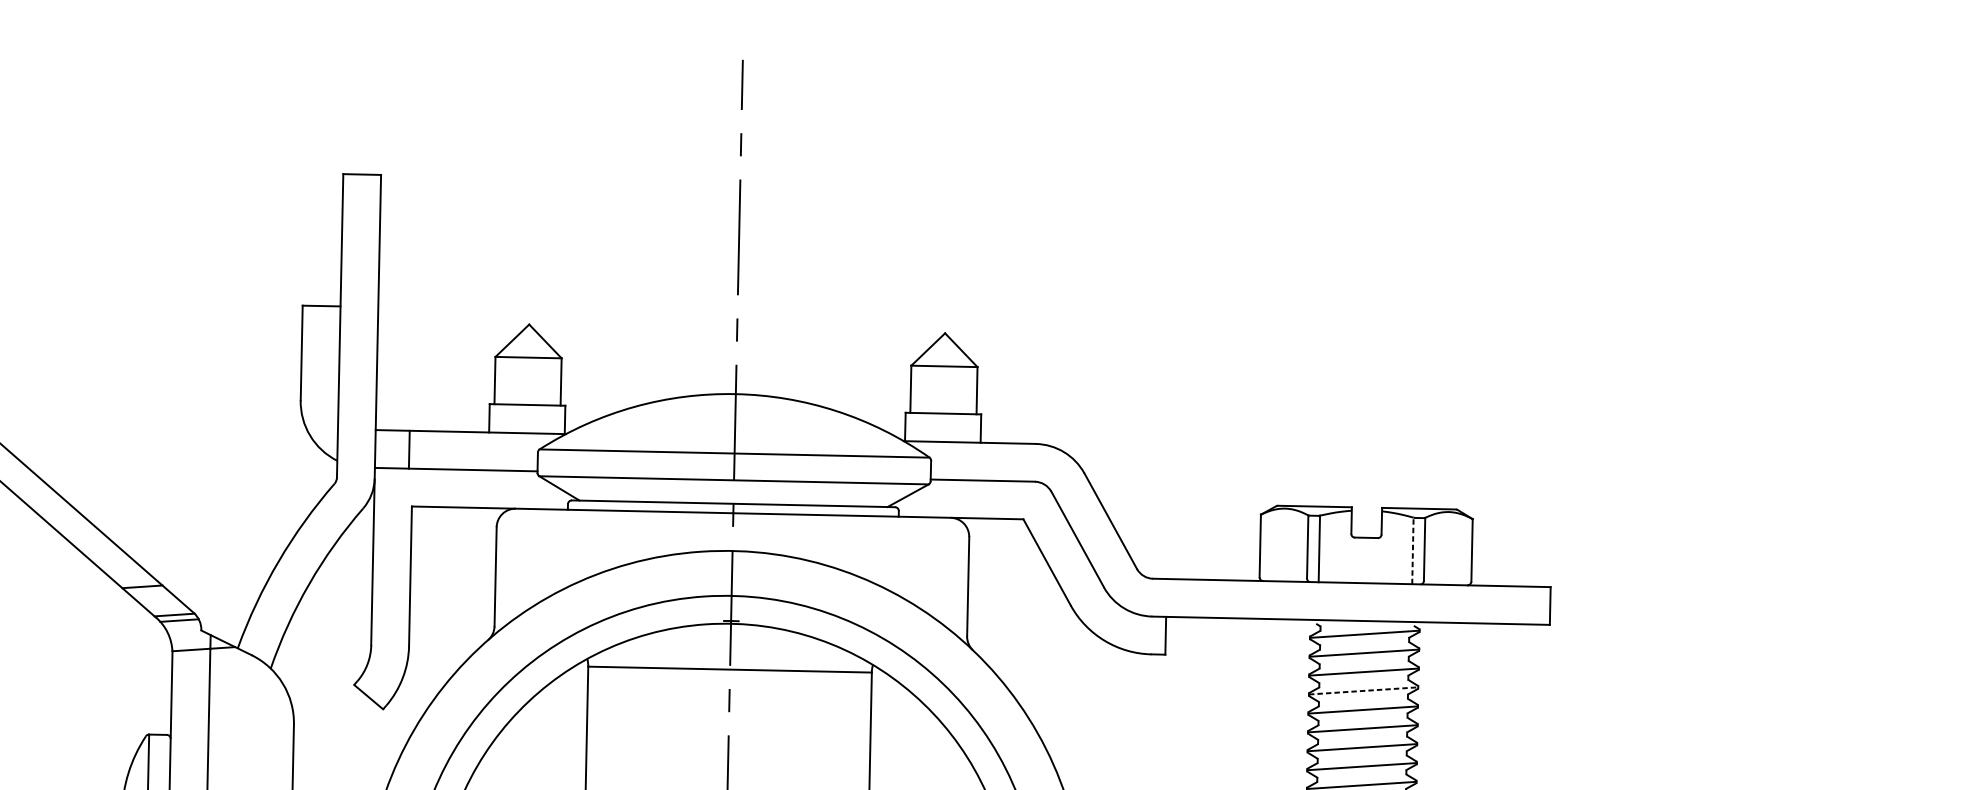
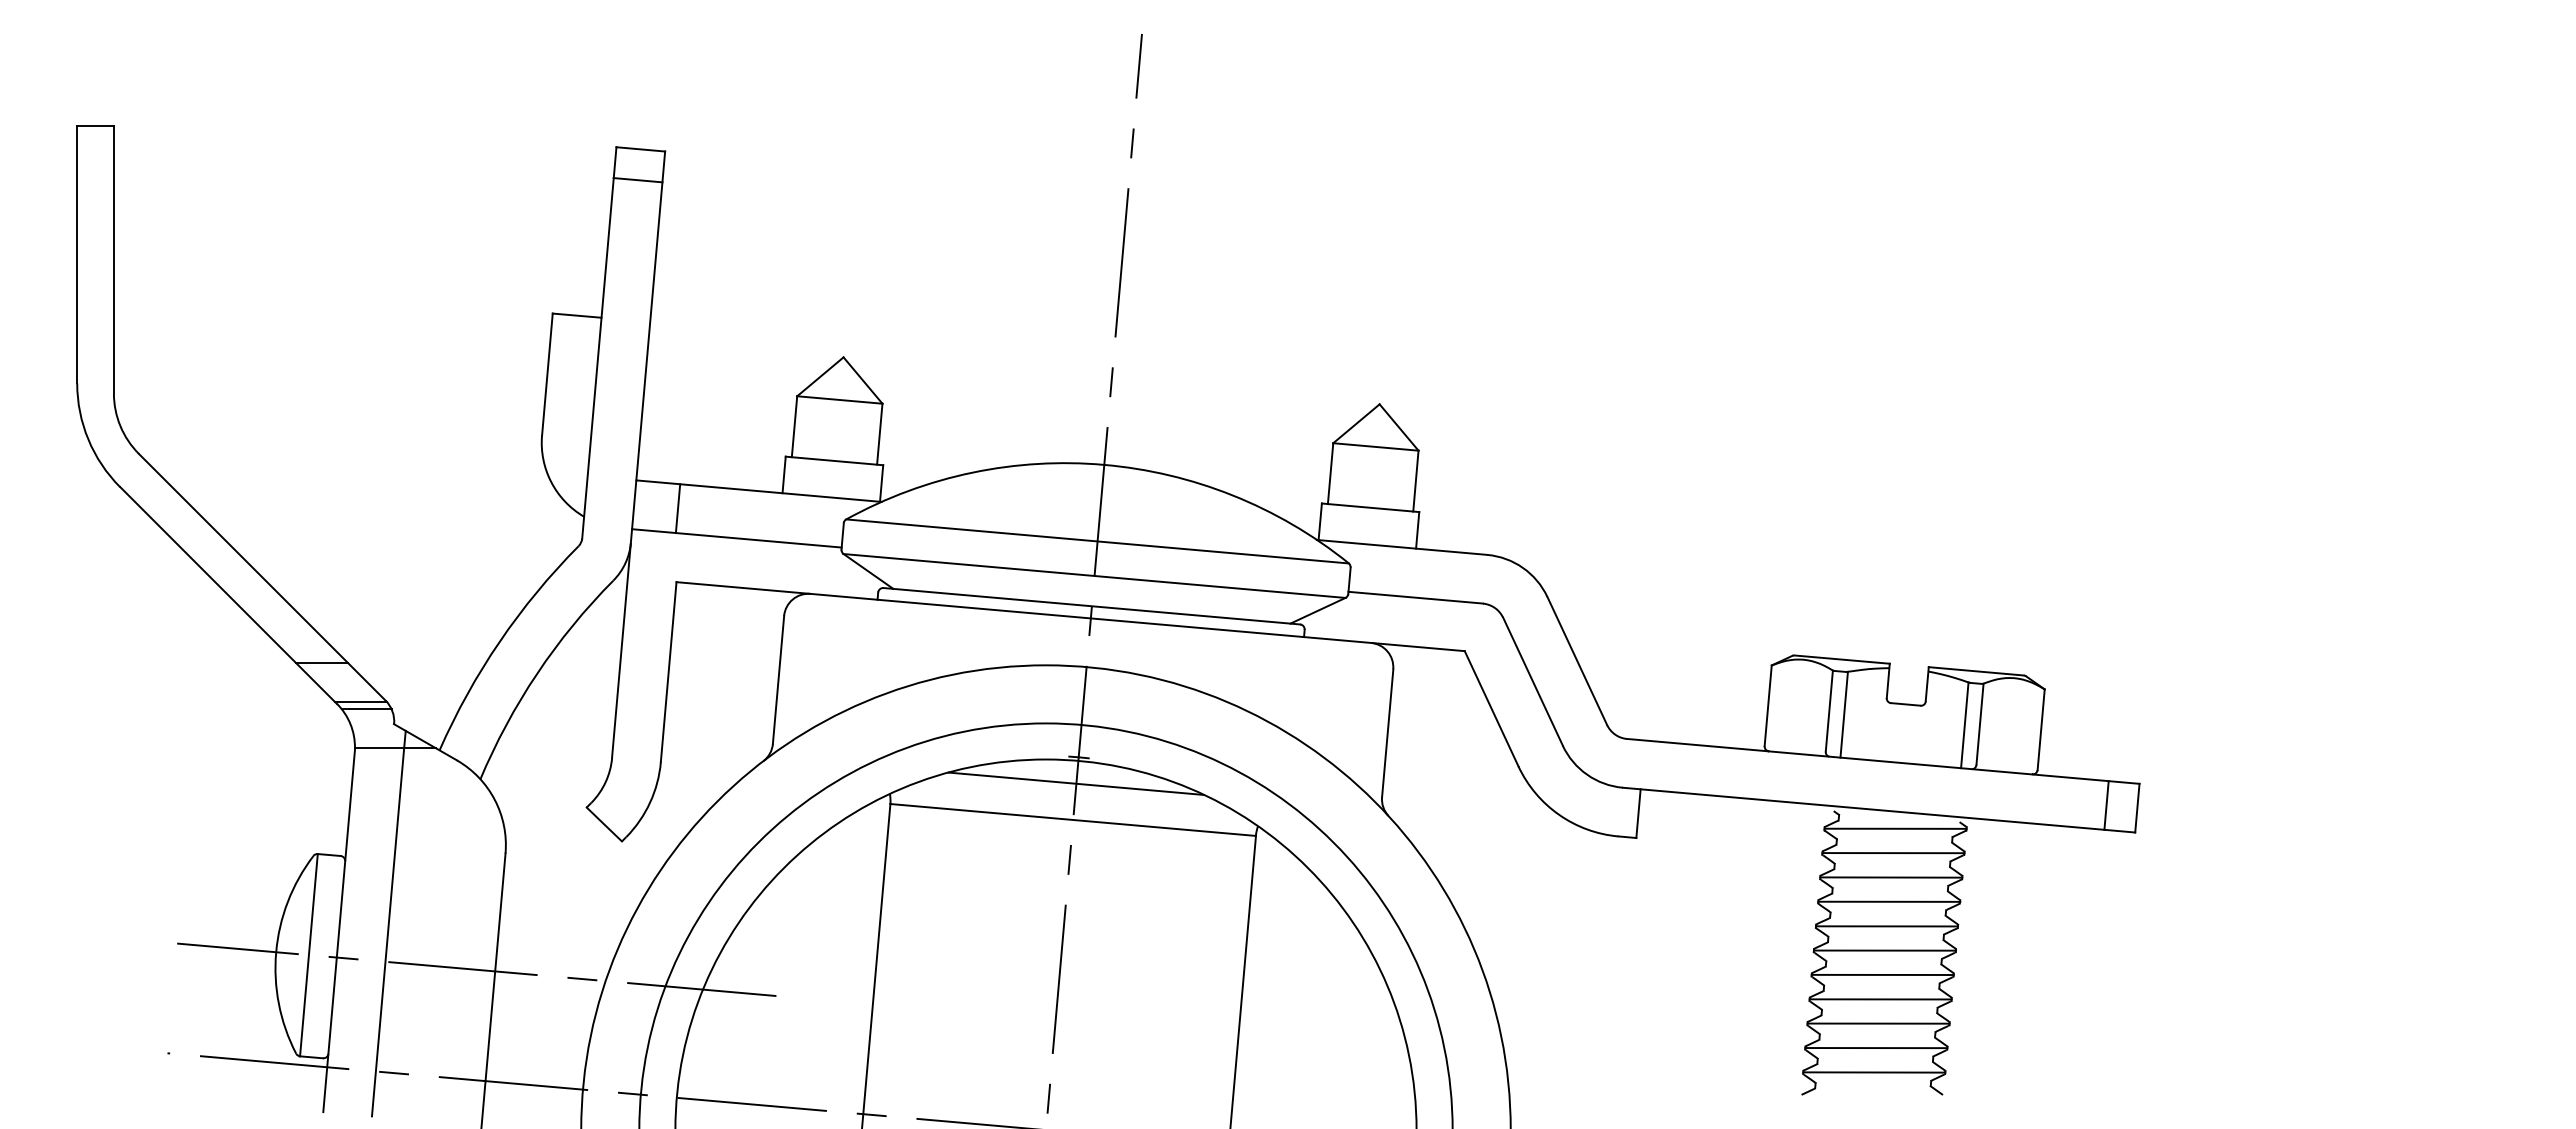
line: (361, 198) -> (637, 180), added
line: (1412, 550) -> (1964, 724), dashed -> solid
line: (1526, 605) -> (2106, 805), added
line: (730, 641) -> (1076, 783), added
line: (1363, 690) -> (1889, 901), dashed -> solid

